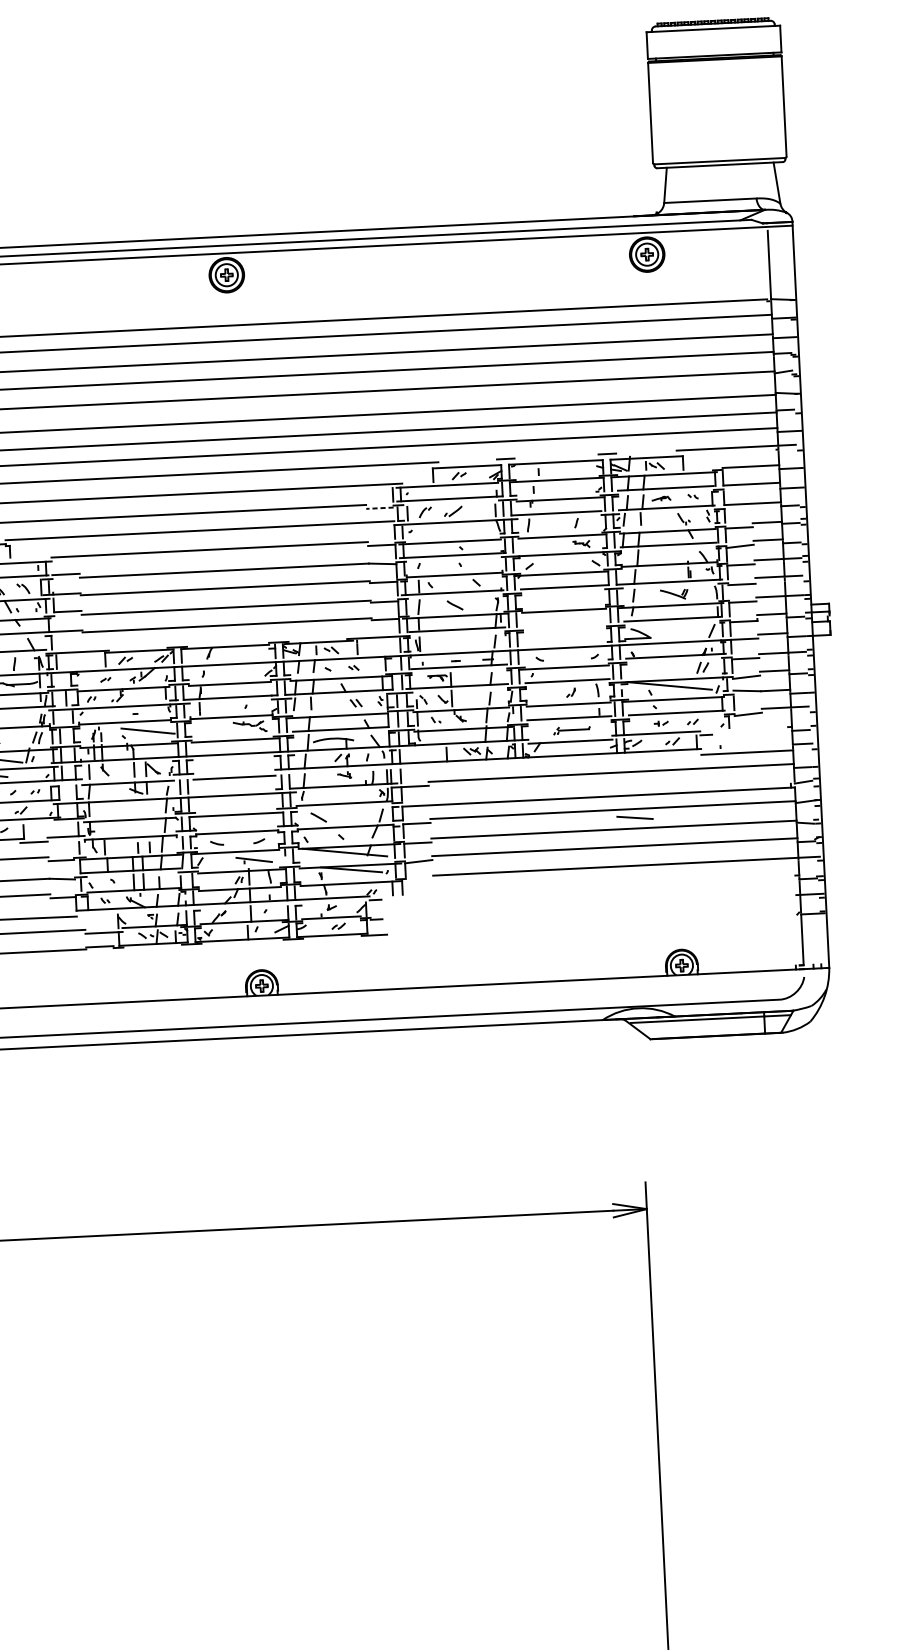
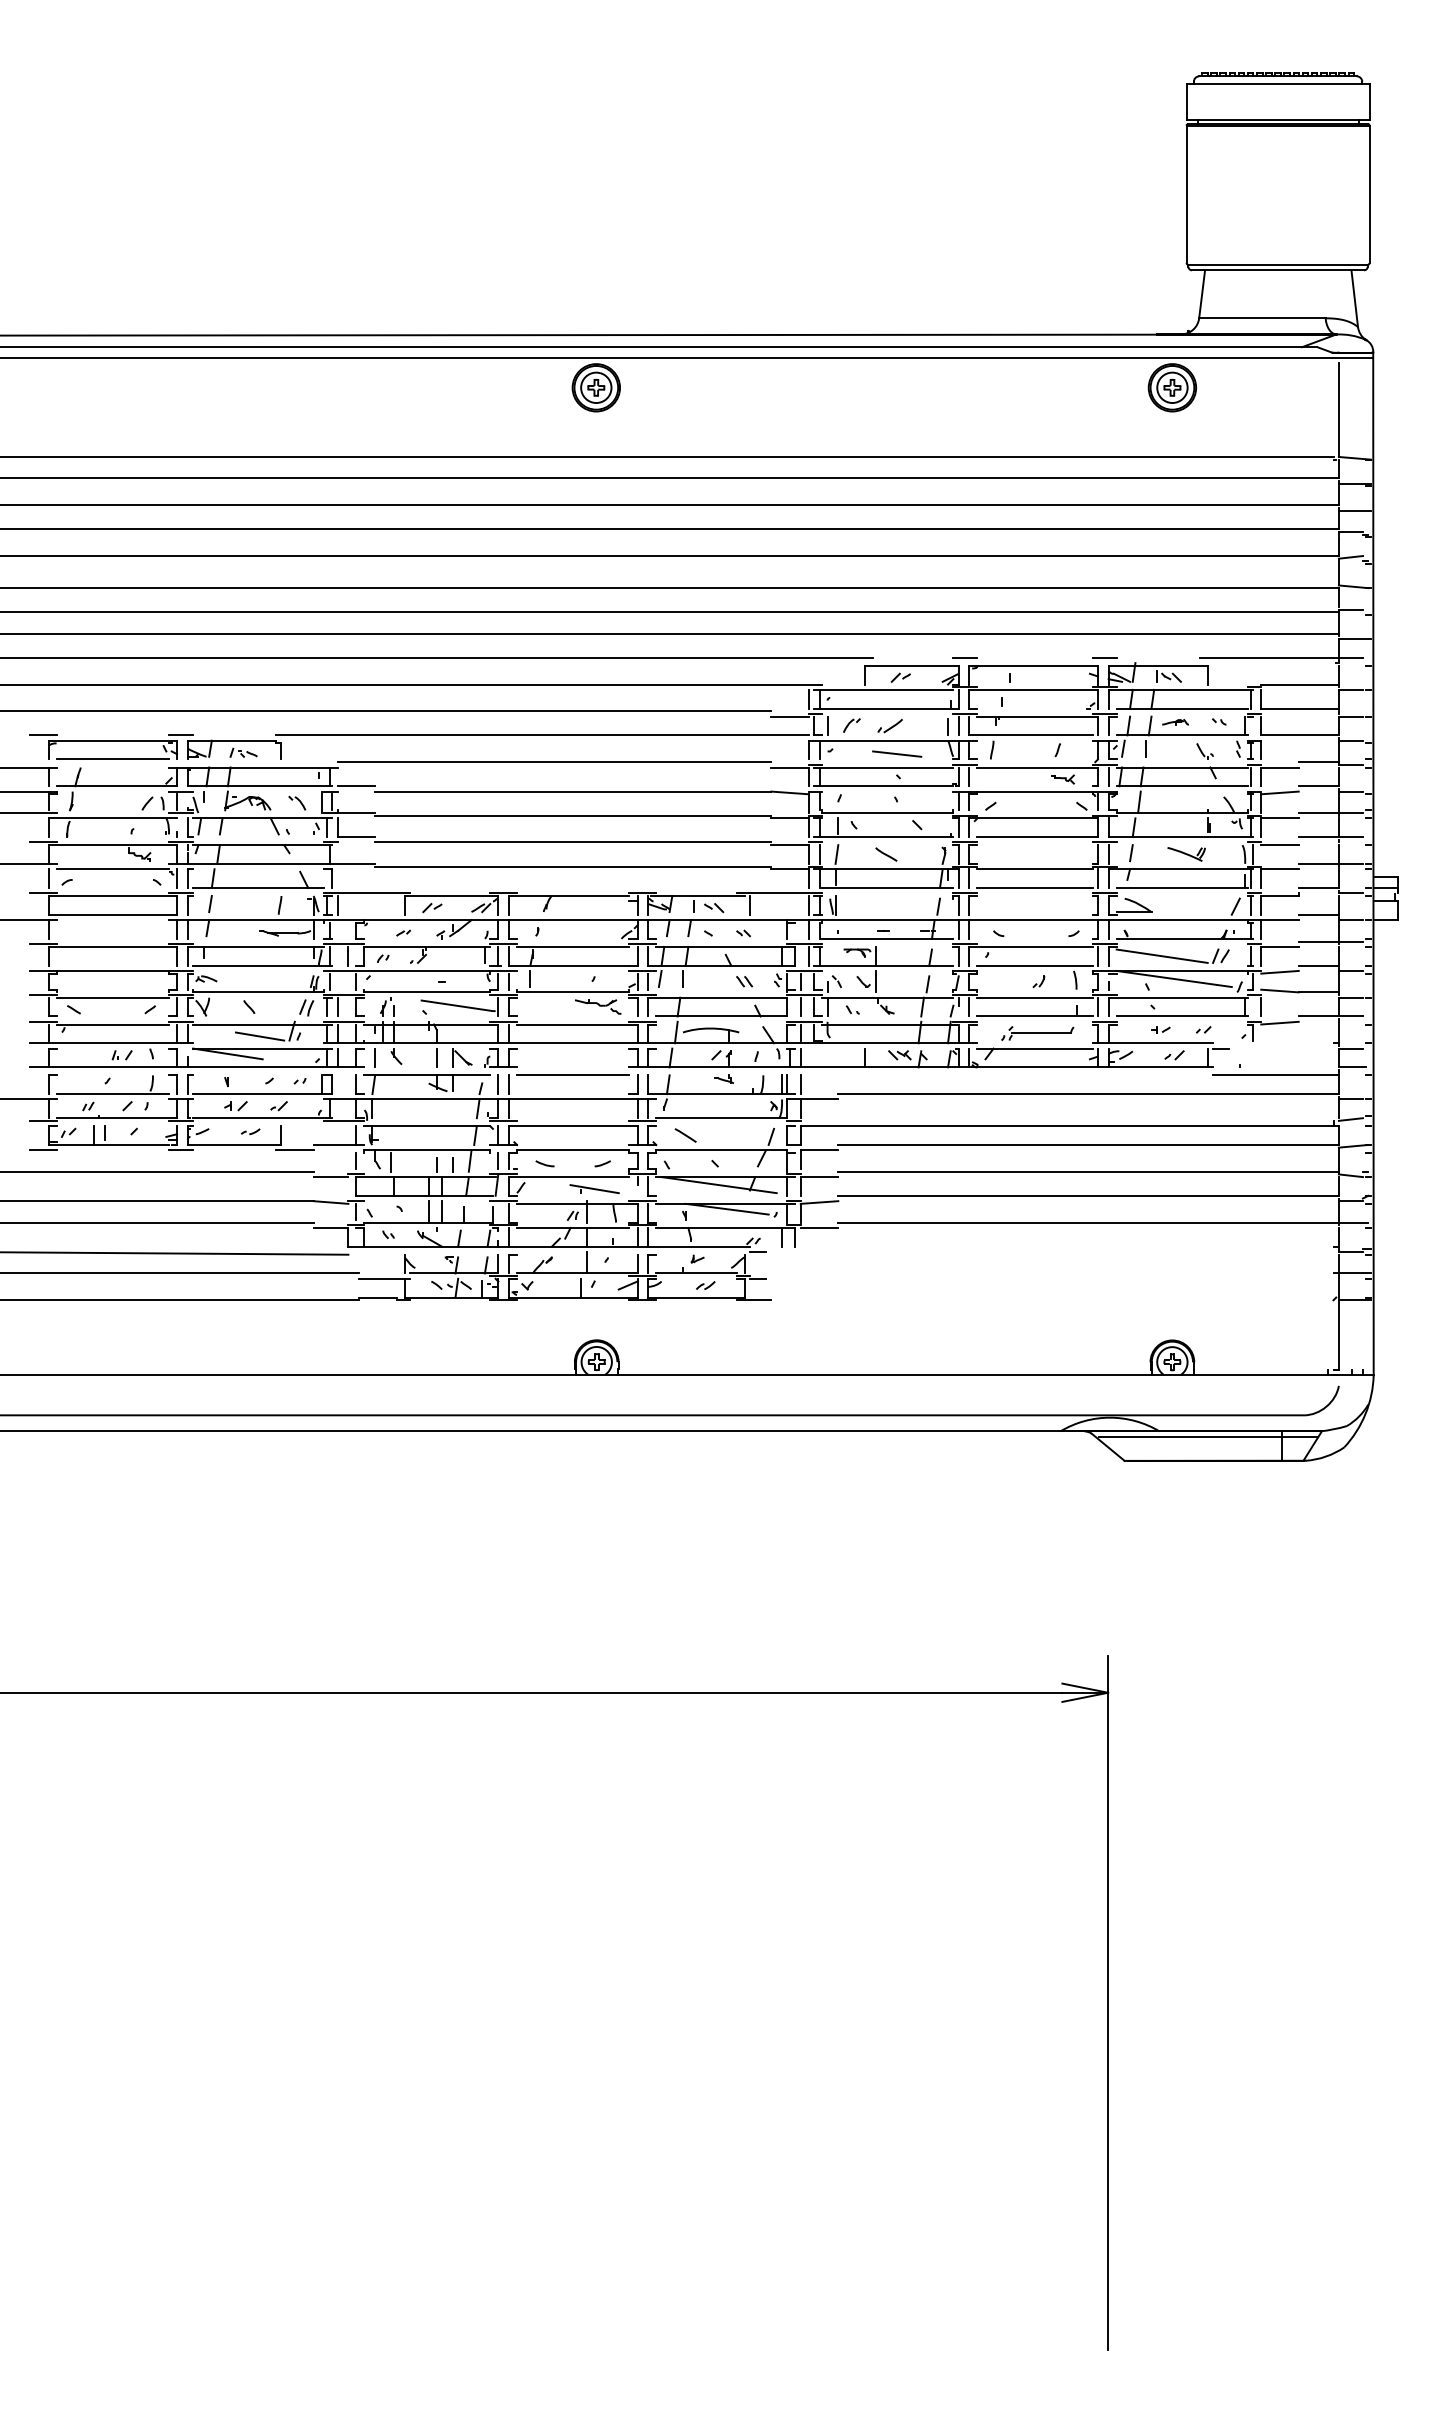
line: (380, 508) -> (790, 716), dashed -> solid
line: (564, 624) -> (1034, 887), added
line: (659, 669) -> (1161, 955), added
part: (571, 730) -> (1037, 1033), size x1.43
line: (635, 817) -> (897, 753), moved
line: (419, 879) -> (819, 1227), added

